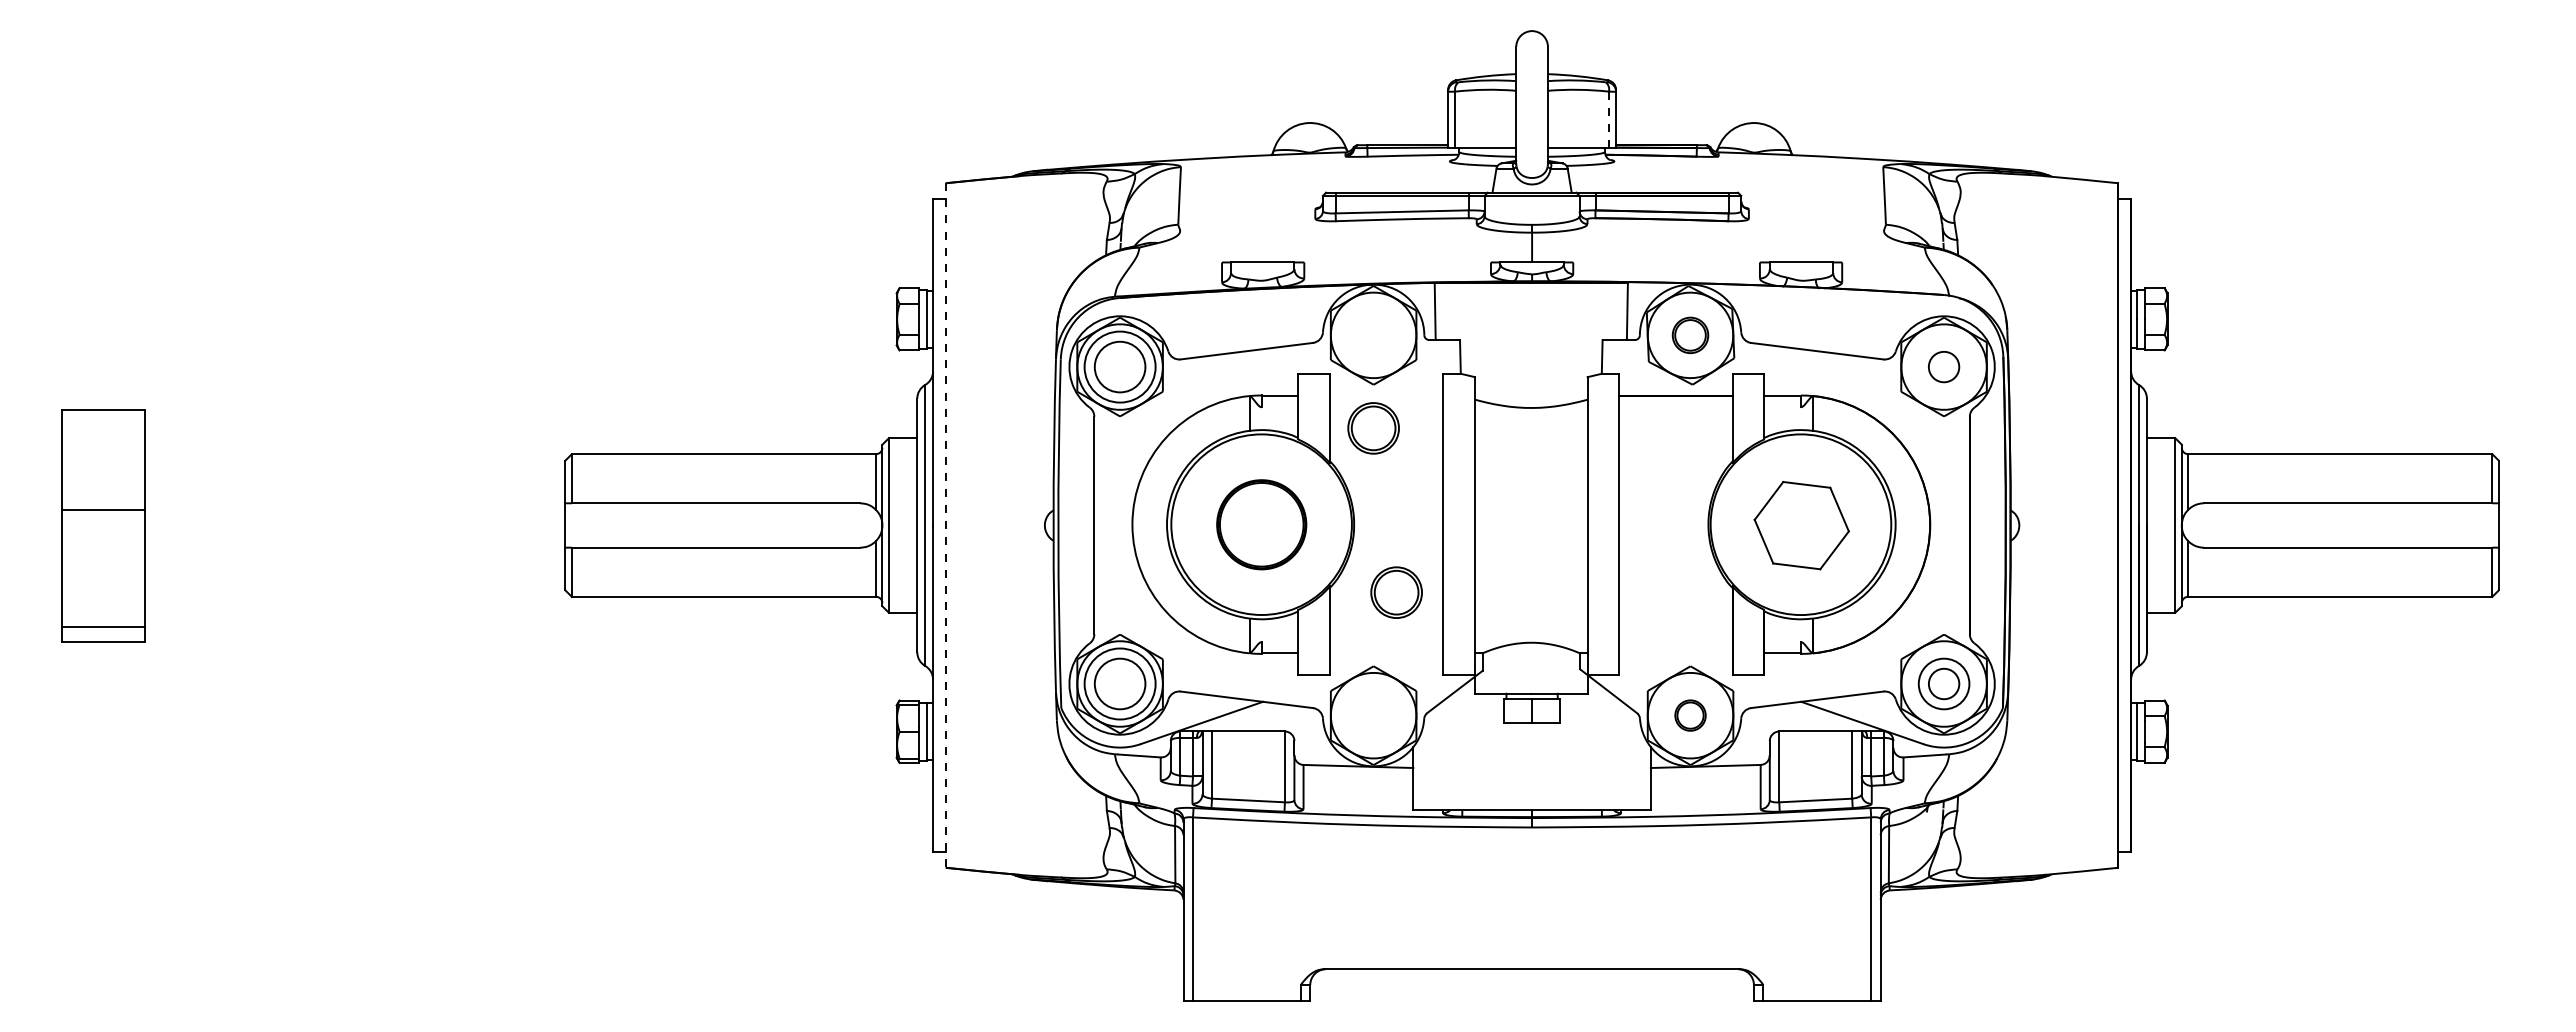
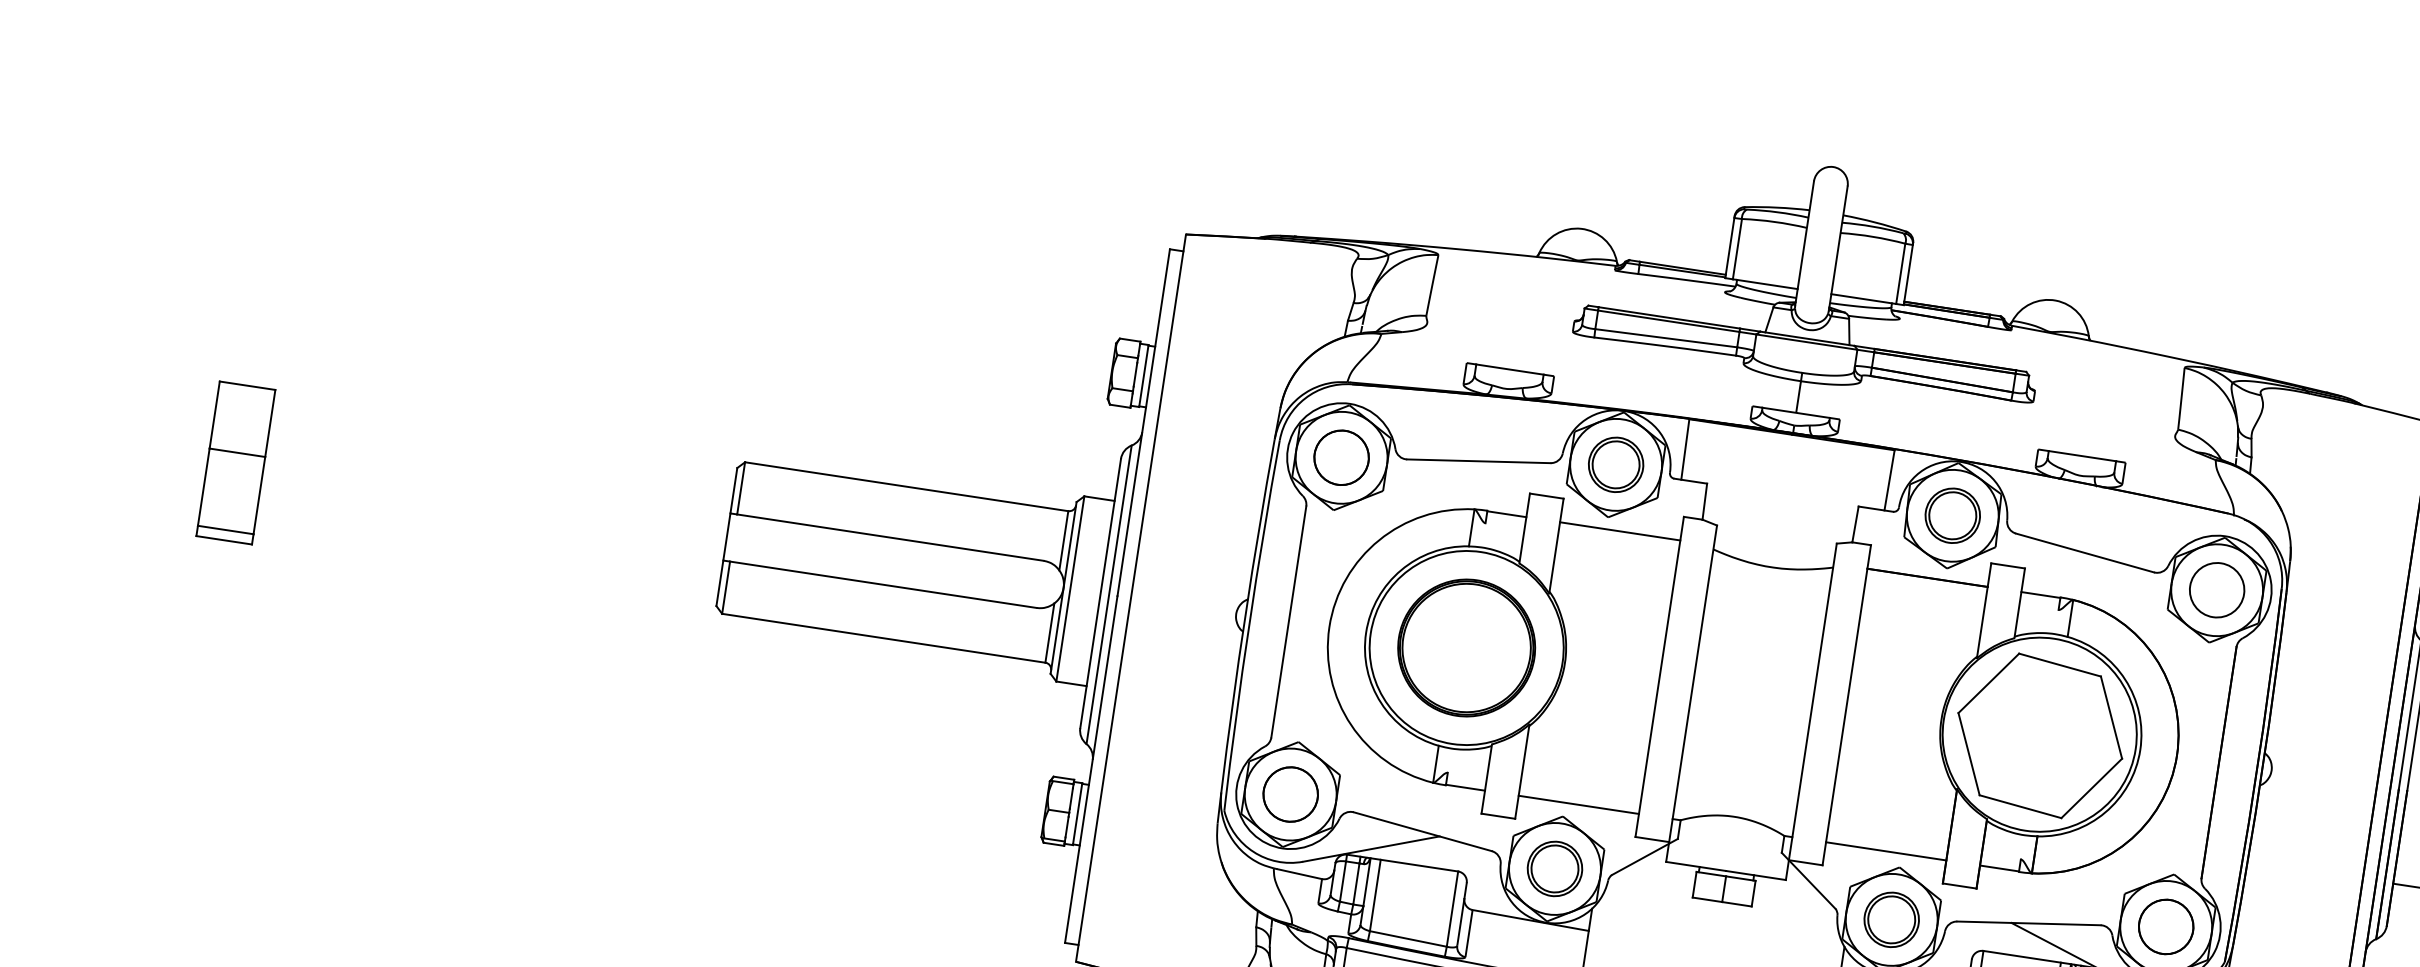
line: (1608, 120) -> (1900, 274), dashed -> solid
part: (1690, 335) -> (1952, 515), size x1.43
circle: (1119, 366) -> (1341, 457), size x0.71
circle: (1943, 366) -> (2216, 589), size x1.67
line: (1386, 396) -> (1619, 531), added
part: (1373, 428) -> (1615, 464), moved
part: (1261, 524) -> (1466, 647), size x1.43
part: (103, 525) -> (236, 462), size x0.62
part: (1801, 525) -> (2040, 735), size x1.67
line: (945, 526) -> (1130, 599), dashed -> solid
part: (1396, 592) -> (1554, 868), moved
line: (1386, 653) -> (1578, 804), added
line: (1675, 653) -> (1885, 851), added
circle: (1119, 683) -> (1290, 793), size x0.71
circle: (1943, 683) -> (2165, 926), size x1.67
part: (1690, 715) -> (1891, 919), size x1.67

